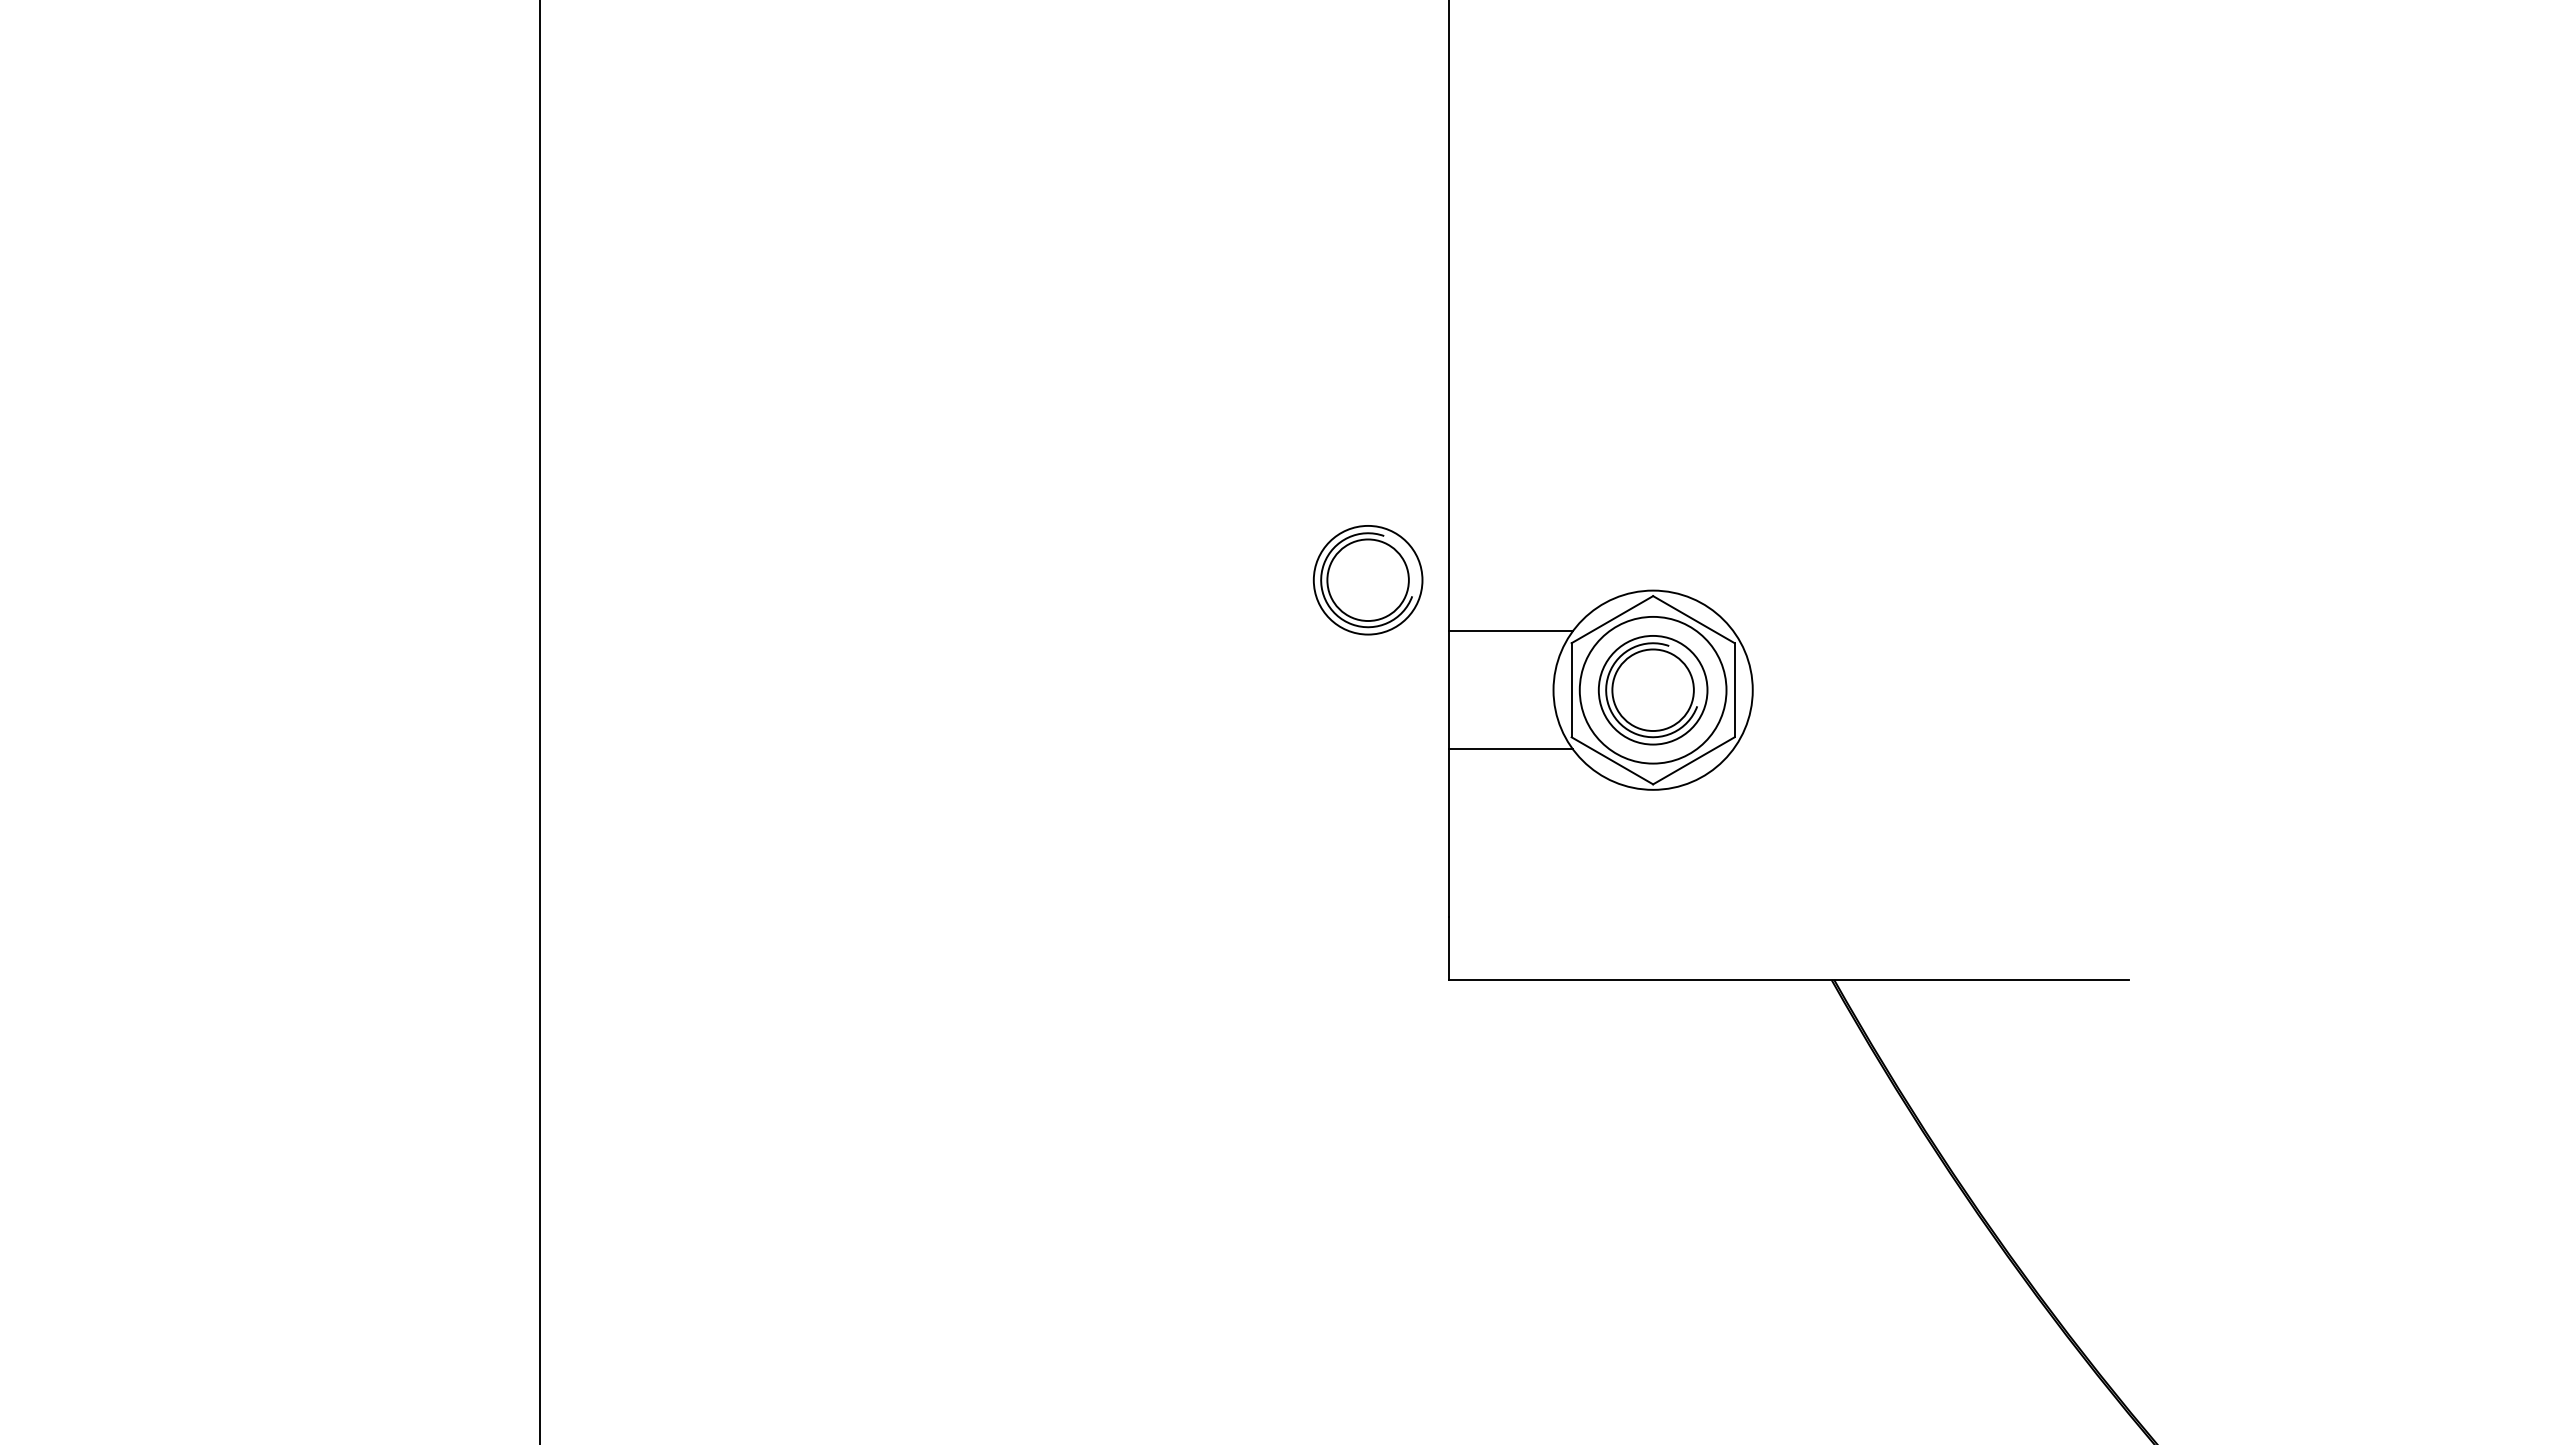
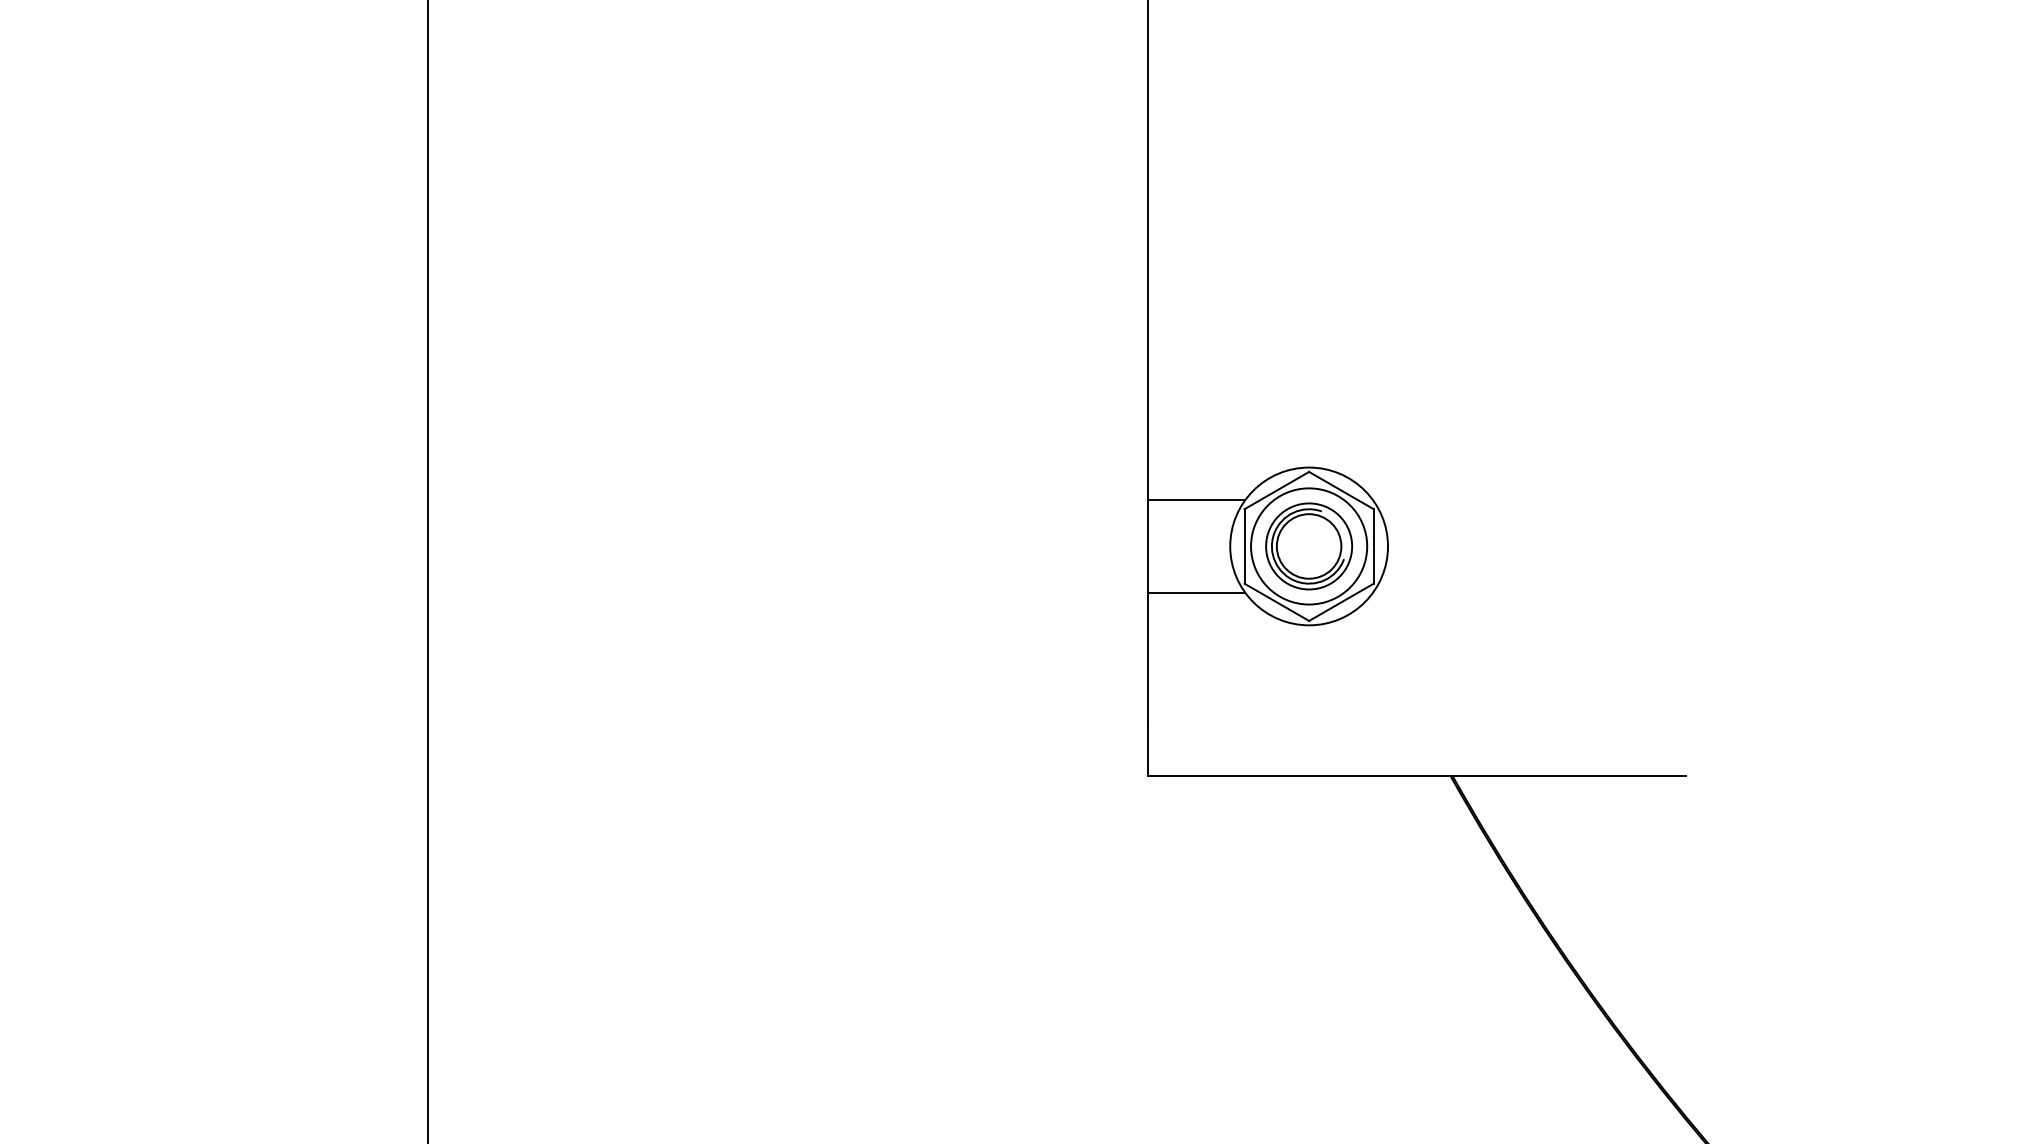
part: (1367, 580) -> (1082, 459), removed

